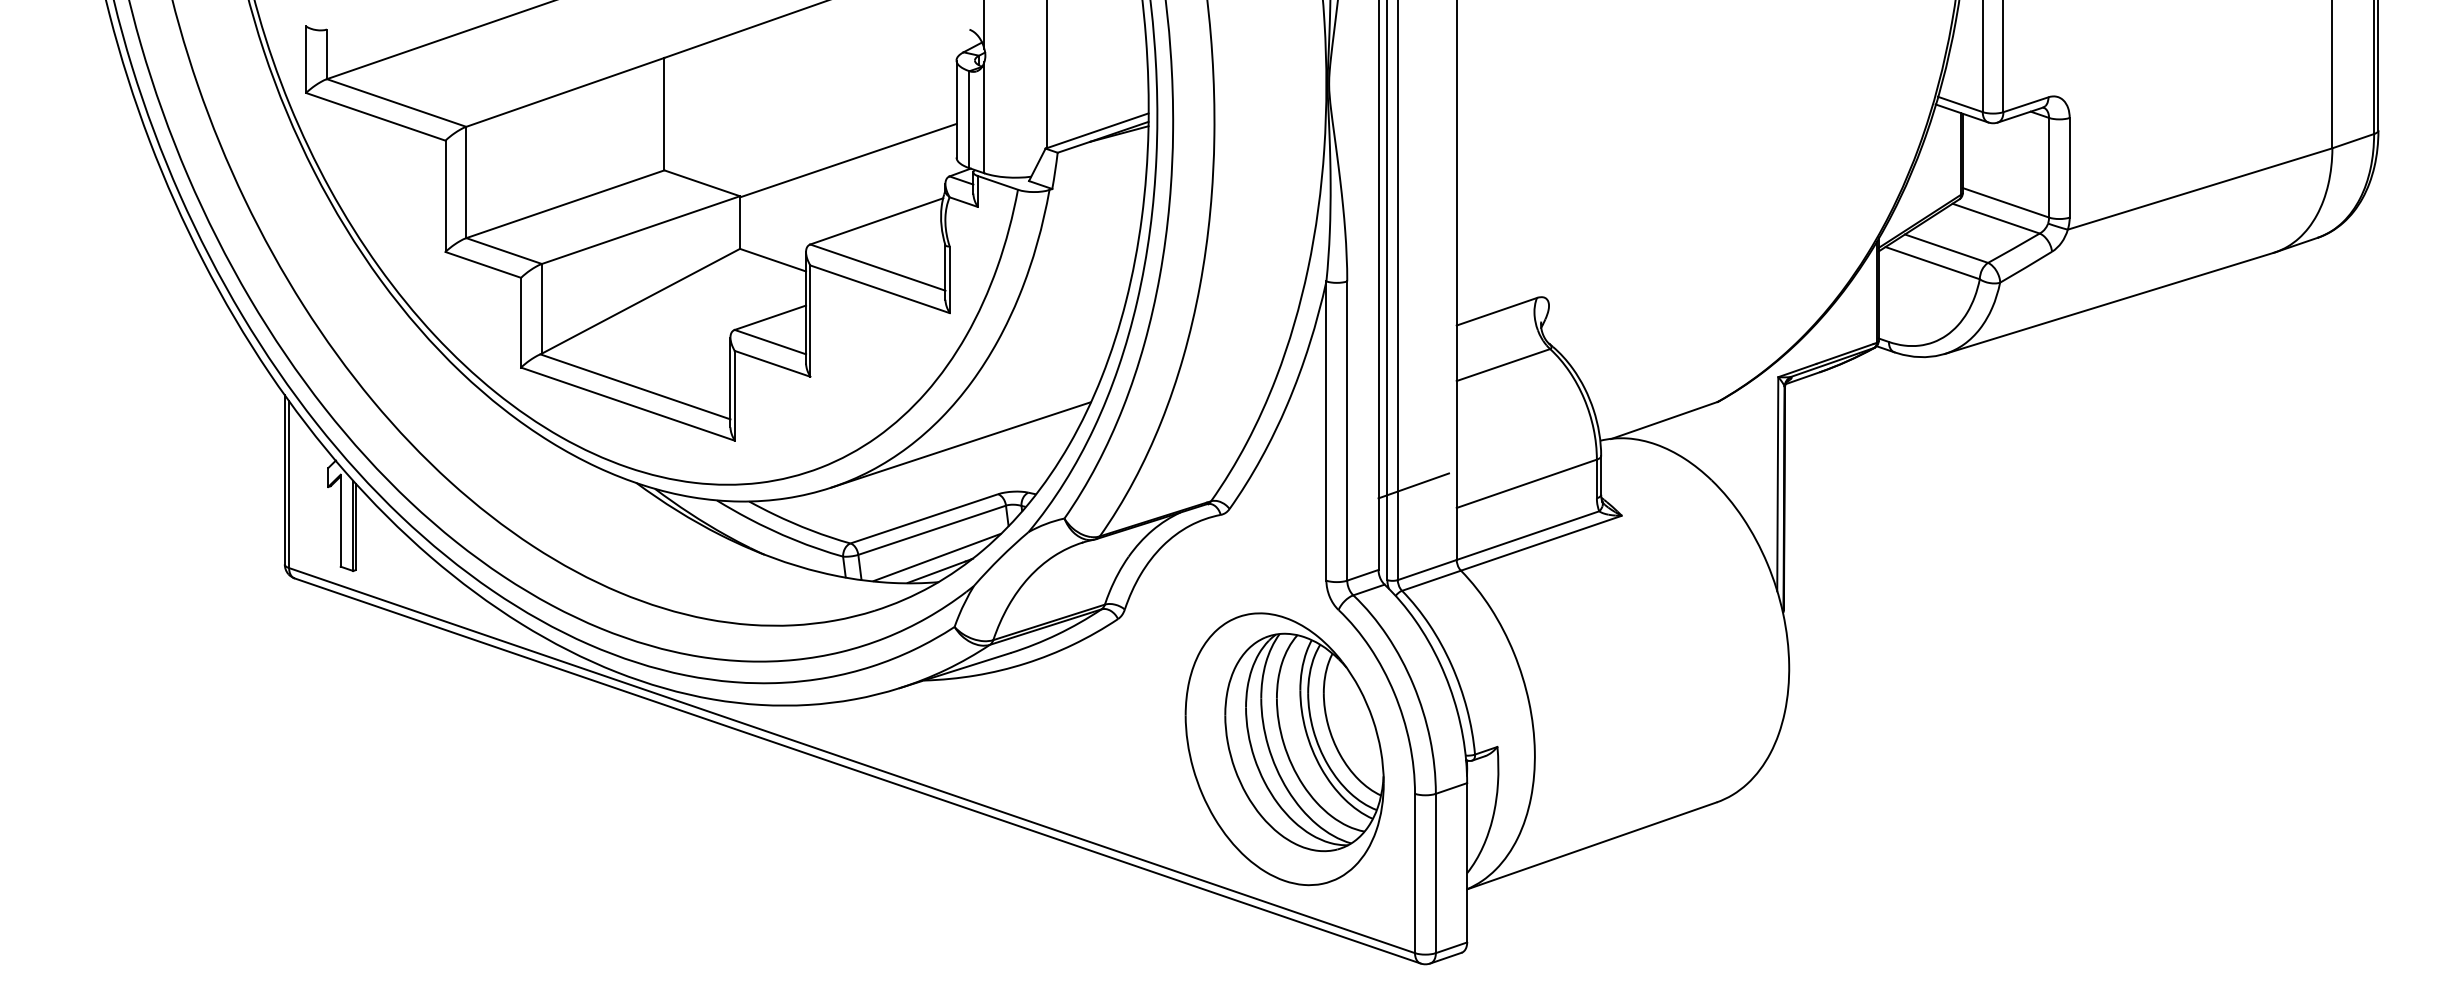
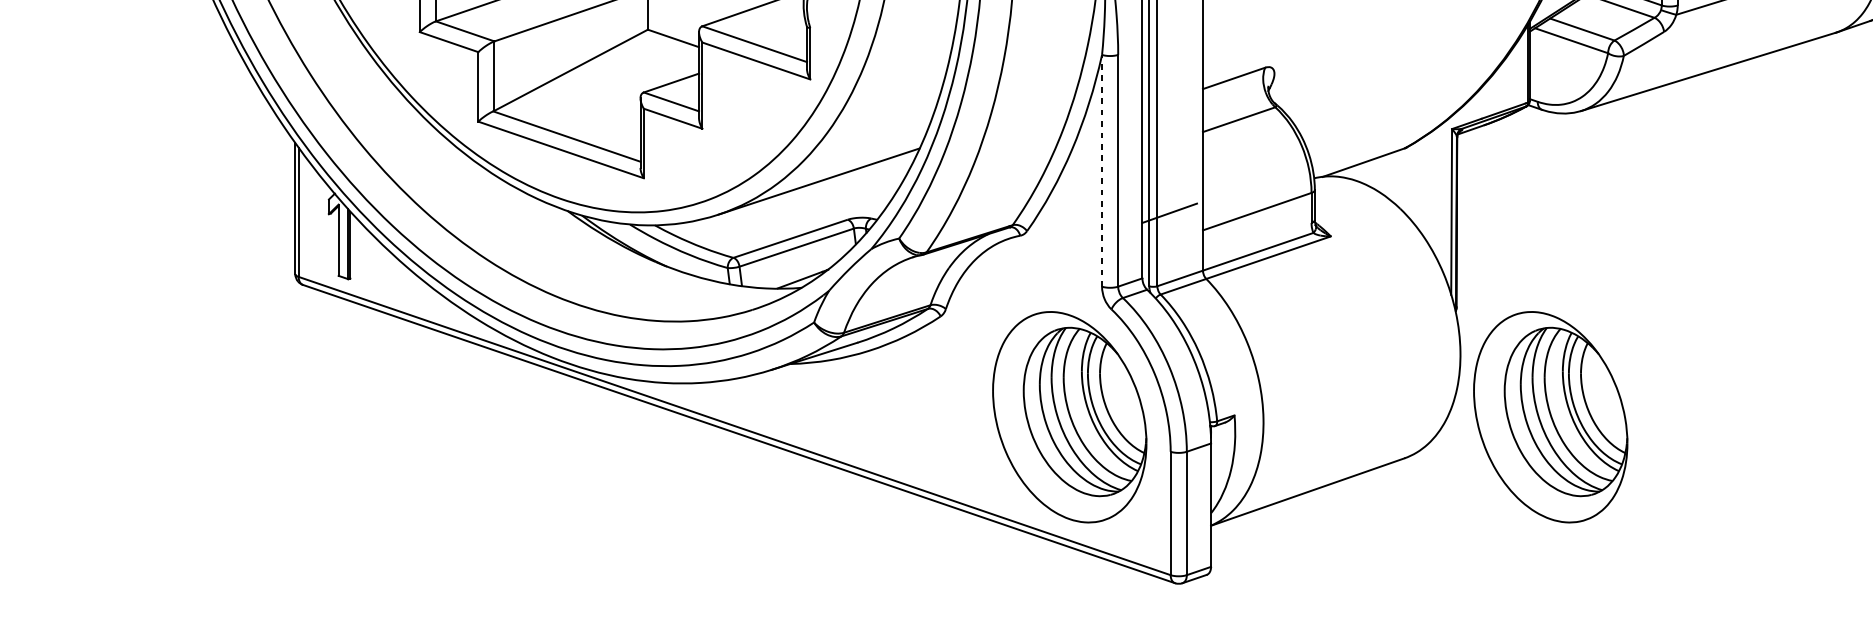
line: (1326, 431) -> (1102, 171), solid -> dashed
line: (936, 557) -> (800, 268), removed
part: (1905, 749) -> (1550, 417), added

